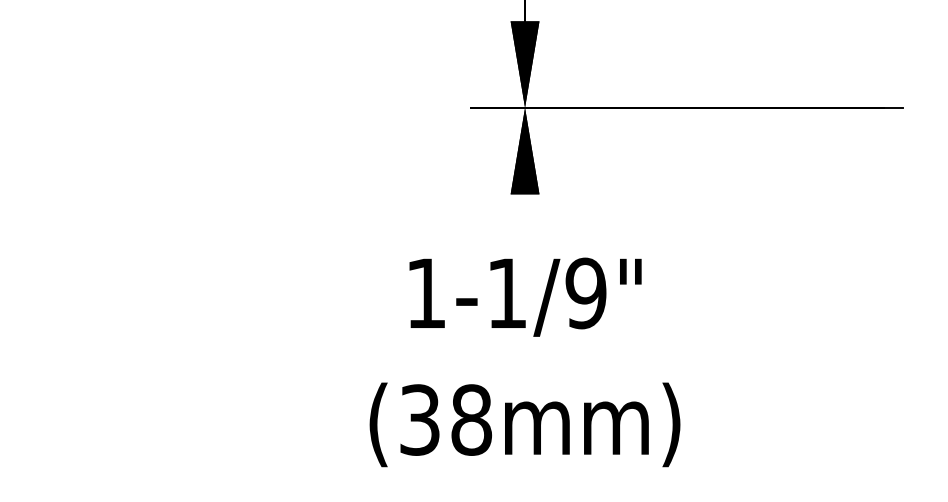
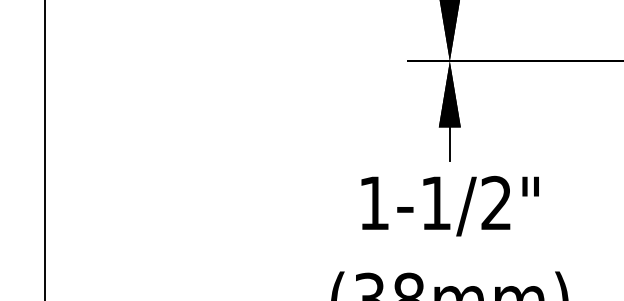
line: (525, 216) -> (450, 144), added
text: (585, 293) -> (496, 203), 1-1/9" -> 1-1/2"

